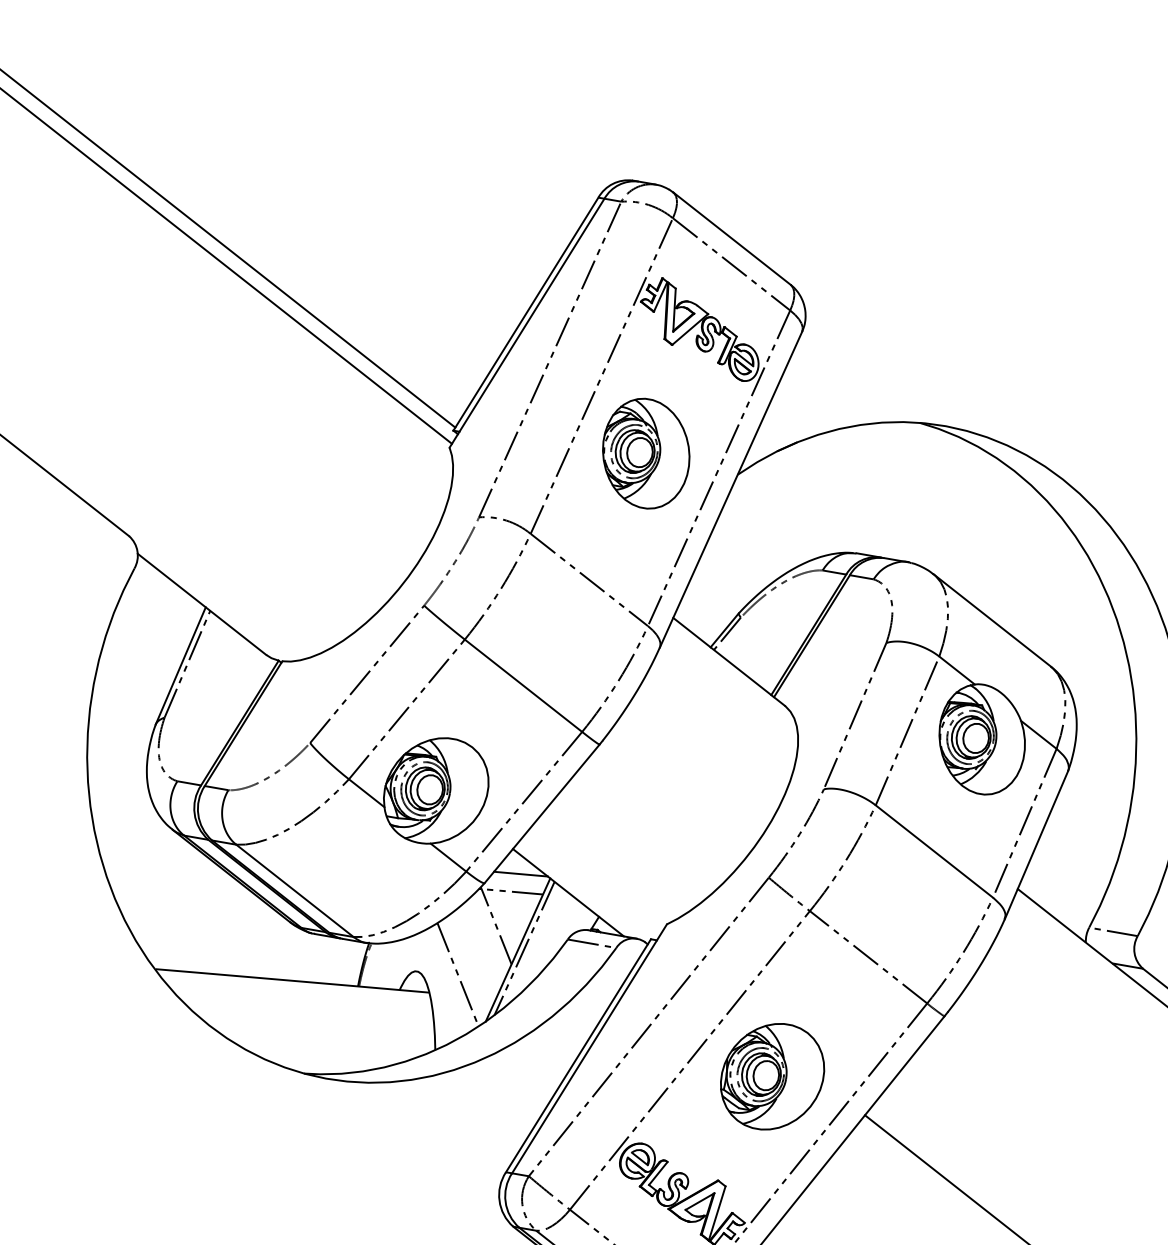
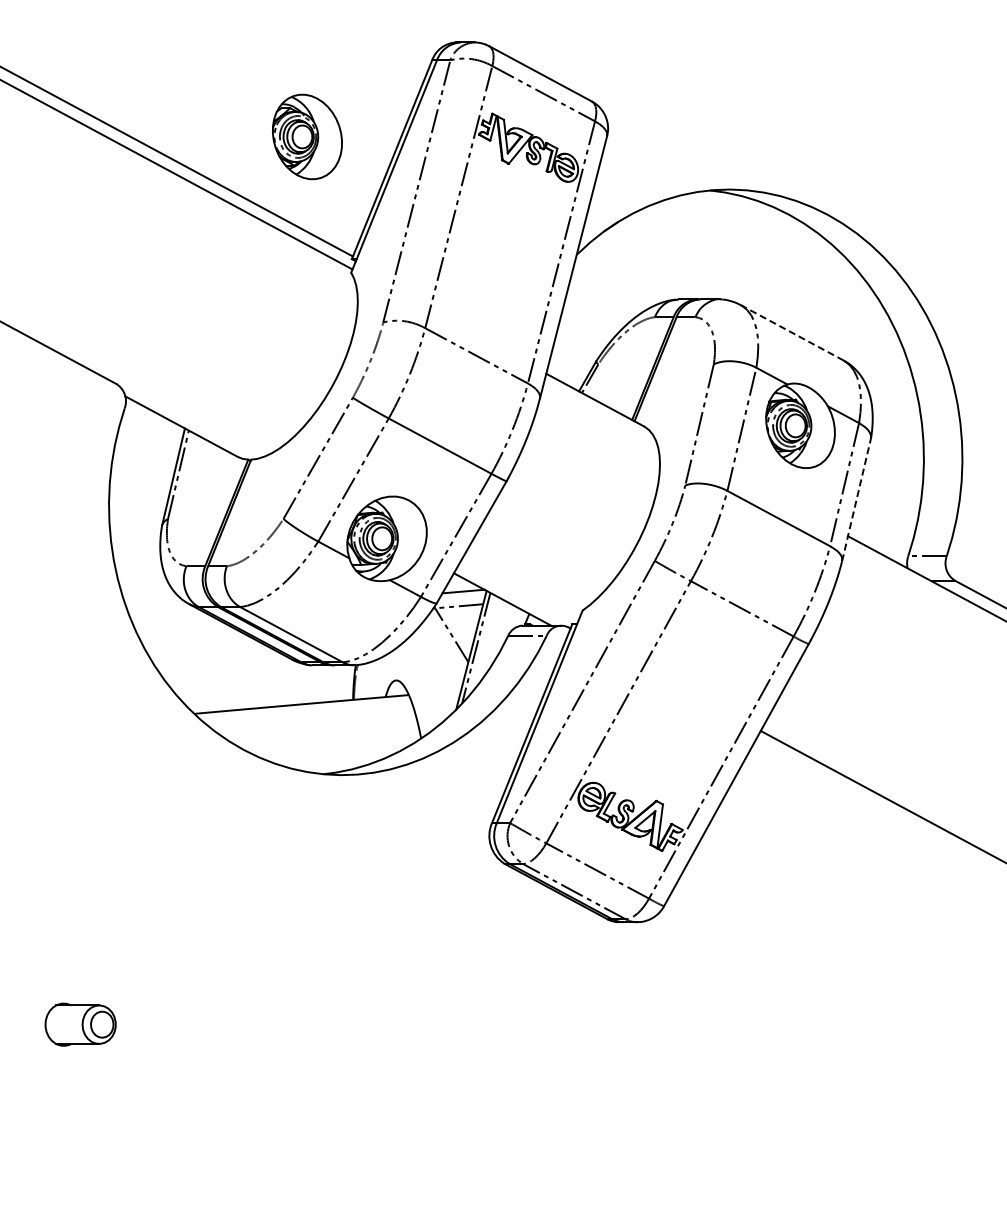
part: (646, 453) -> (307, 136), moved
line: (991, 619) -> (791, 332), solid -> dashed
line: (1036, 845) -> (856, 500), solid -> dashed
line: (457, 974) -> (428, 677), removed
part: (772, 1076) -> (684, 713), removed

